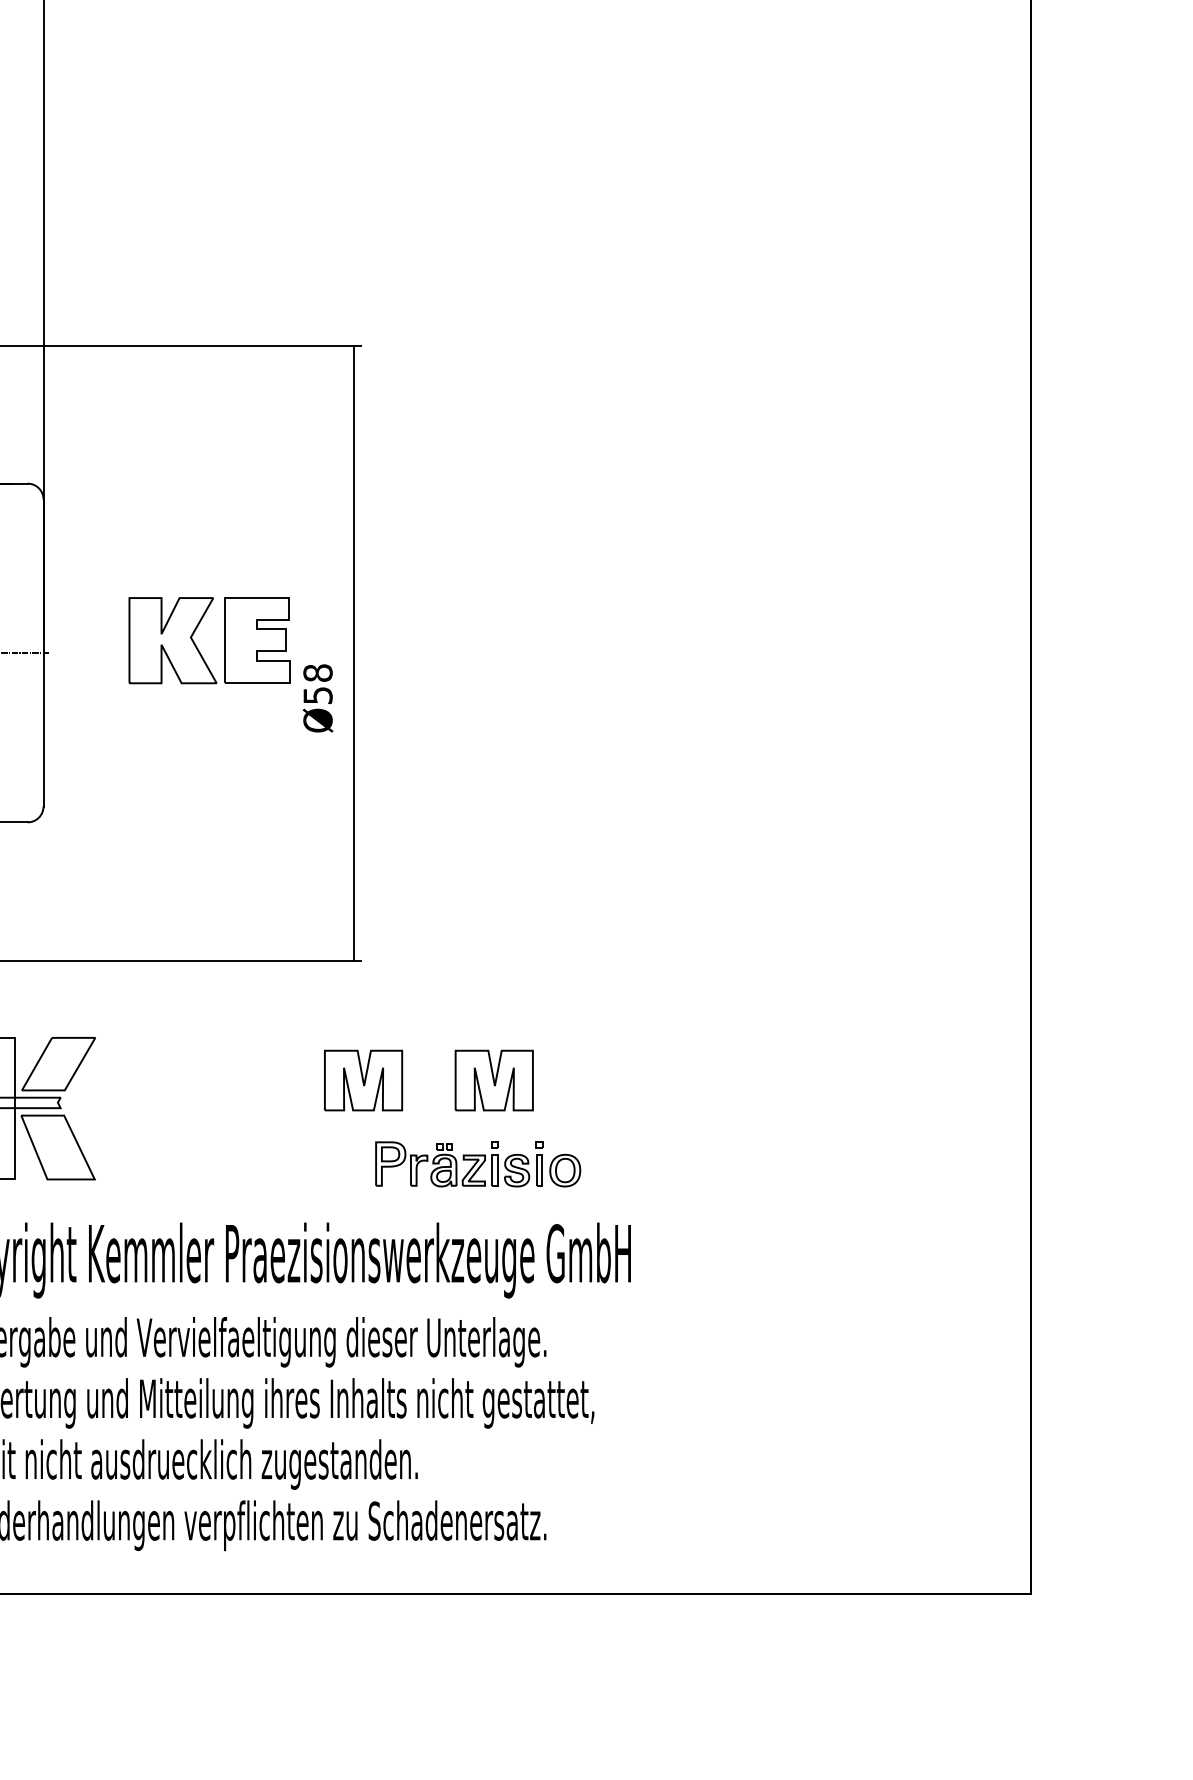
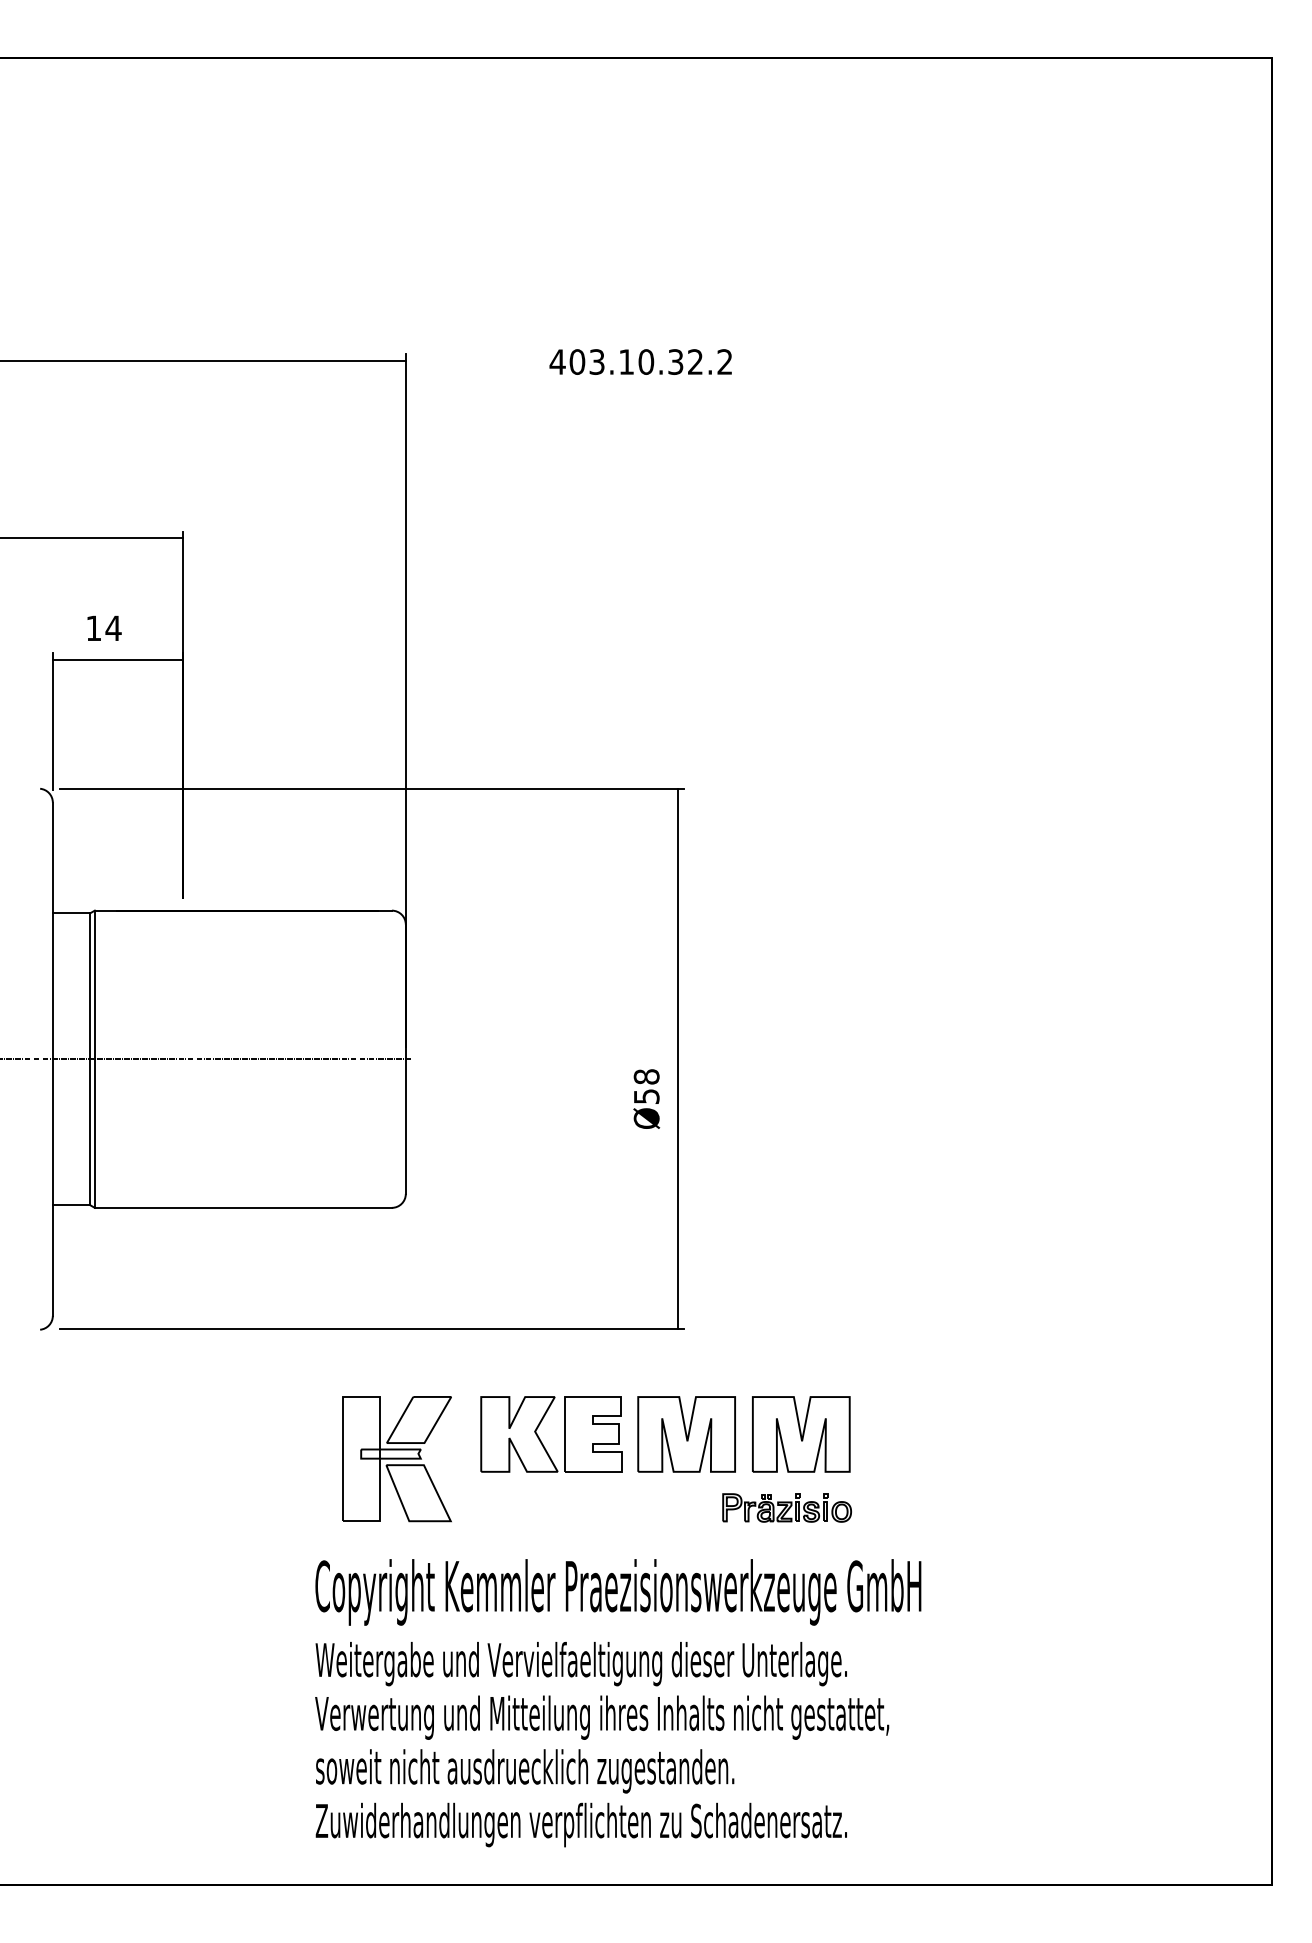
part: (198, 647) -> (541, 1440), moved
part: (363, 1080) -> (686, 1434), size x1.43
part: (494, 1080) -> (801, 1434), size x1.43
part: (477, 1163) -> (786, 1507), size x0.71

